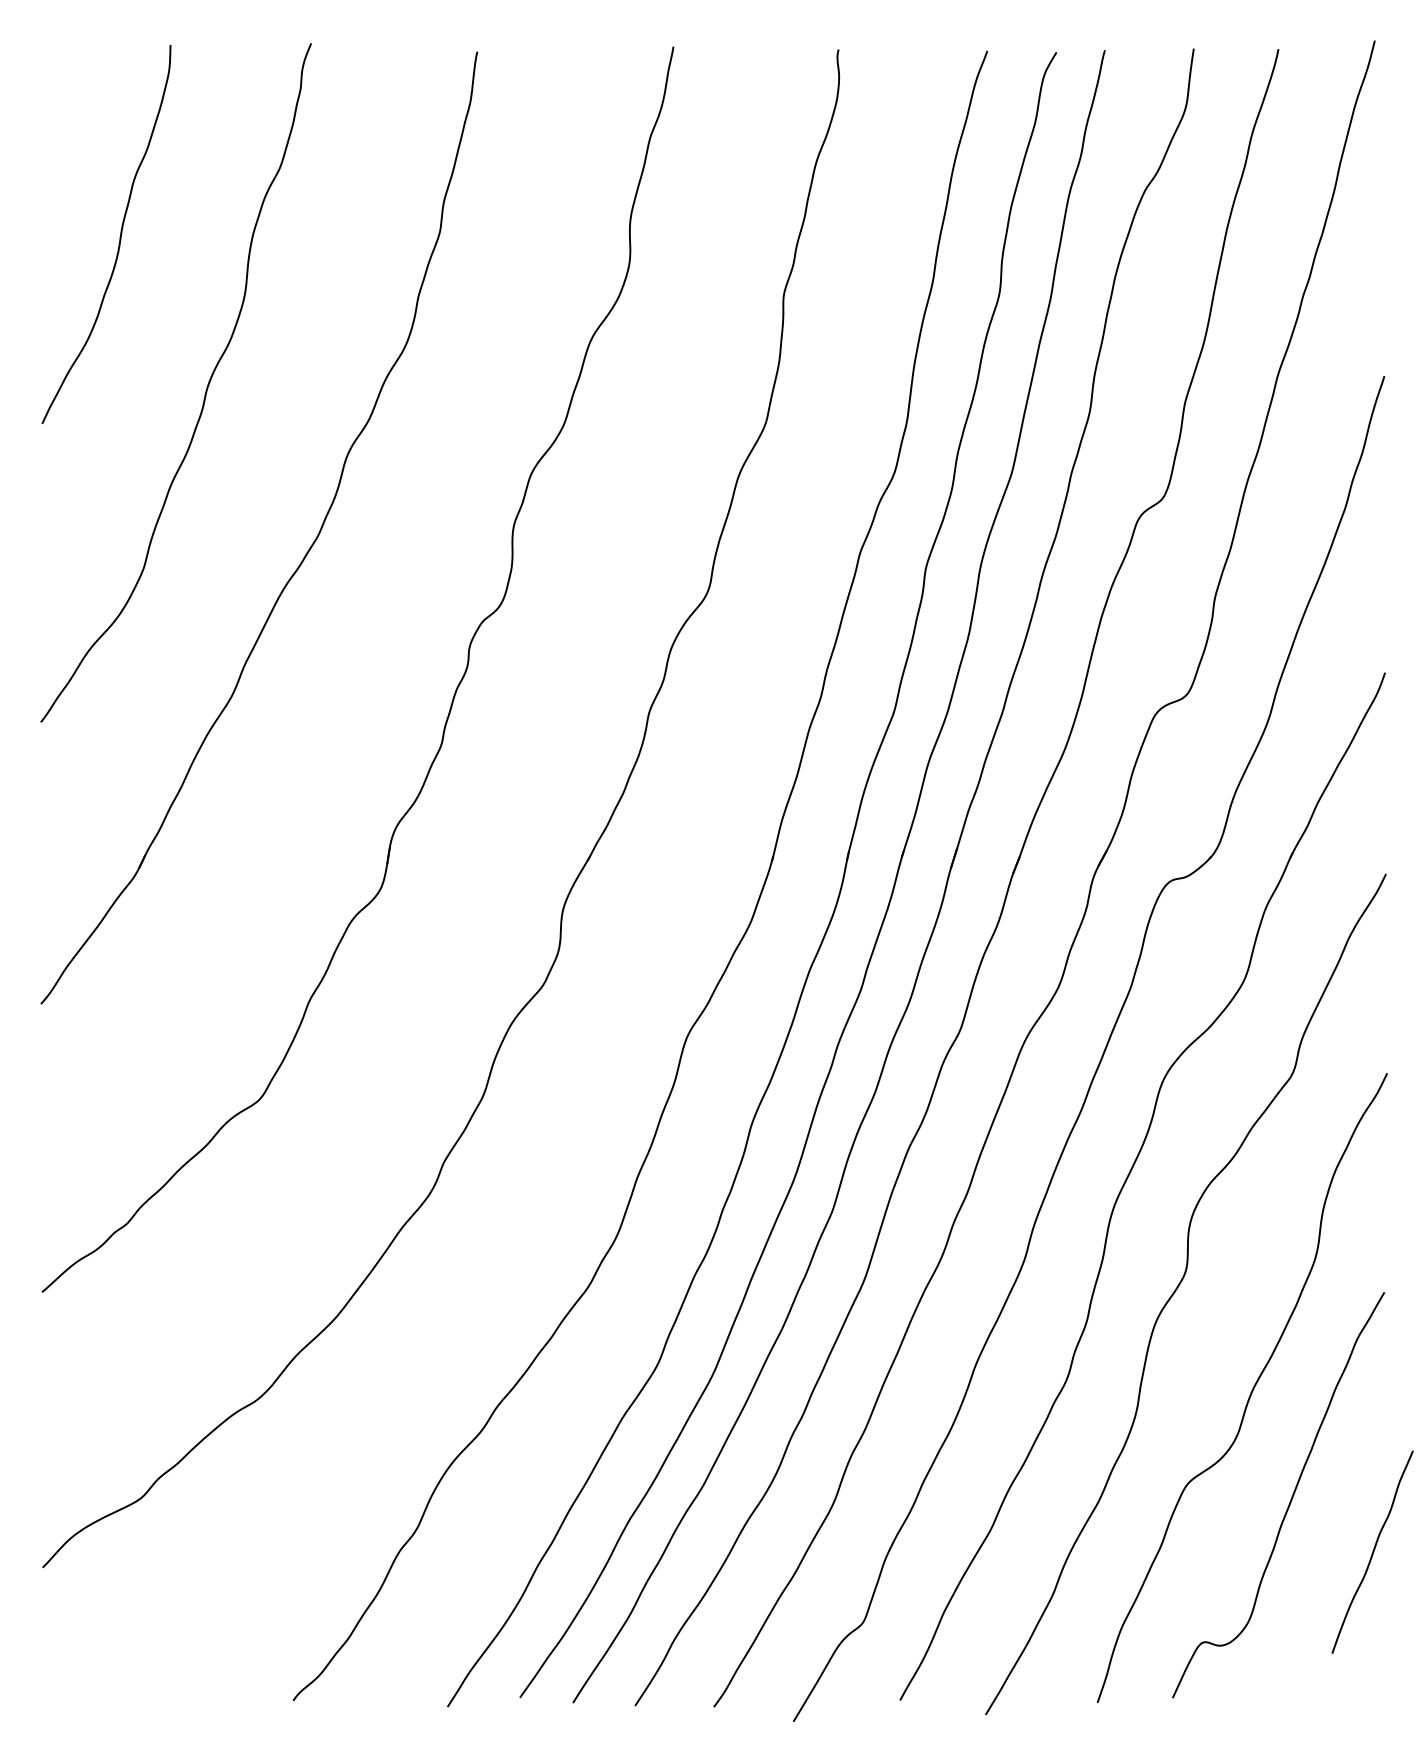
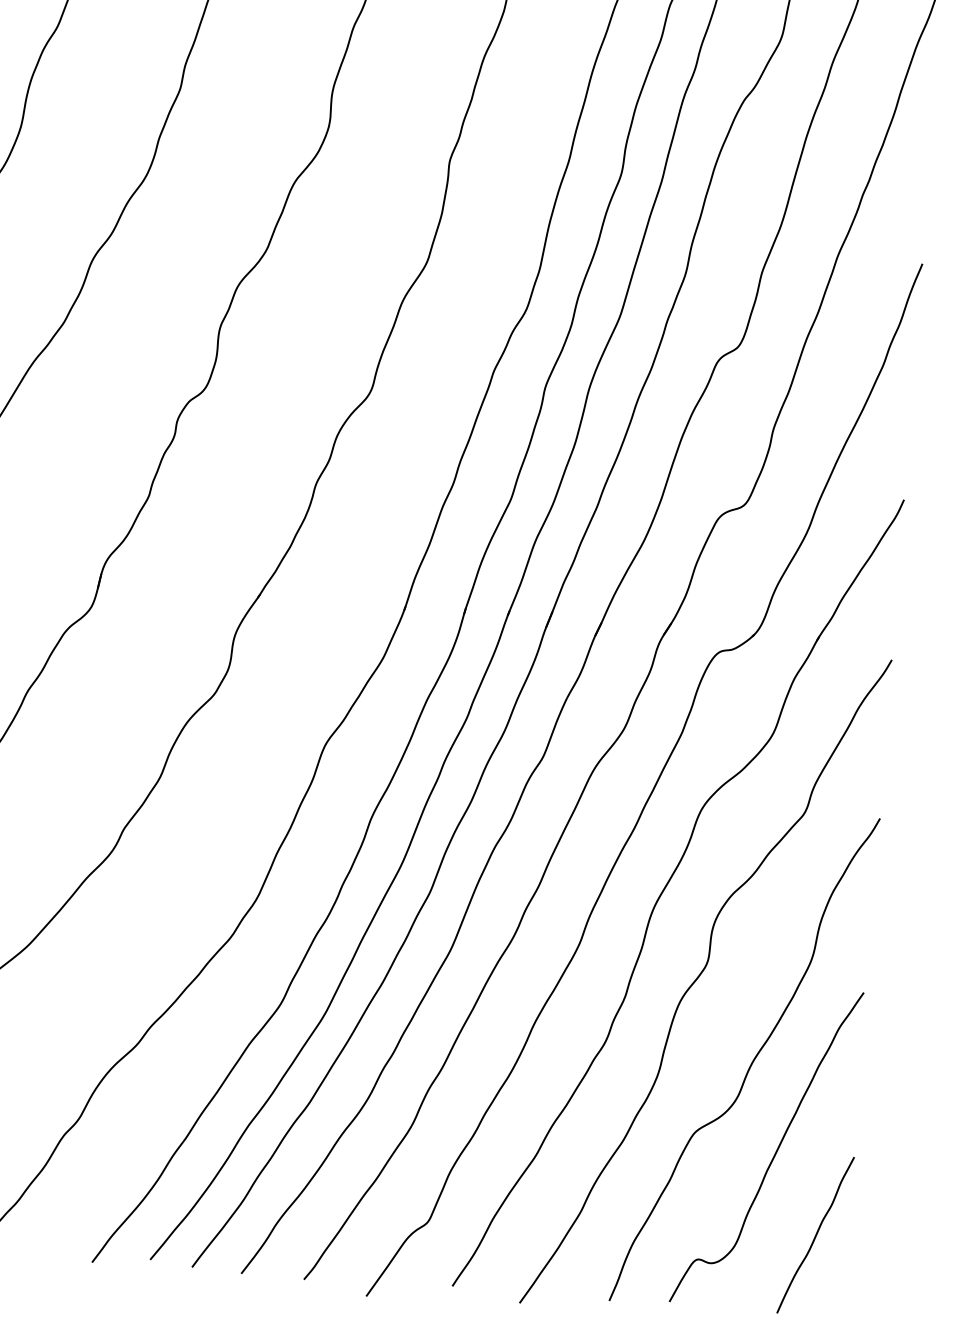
curve: (1372, 1551) -> (815, 1234), moved

